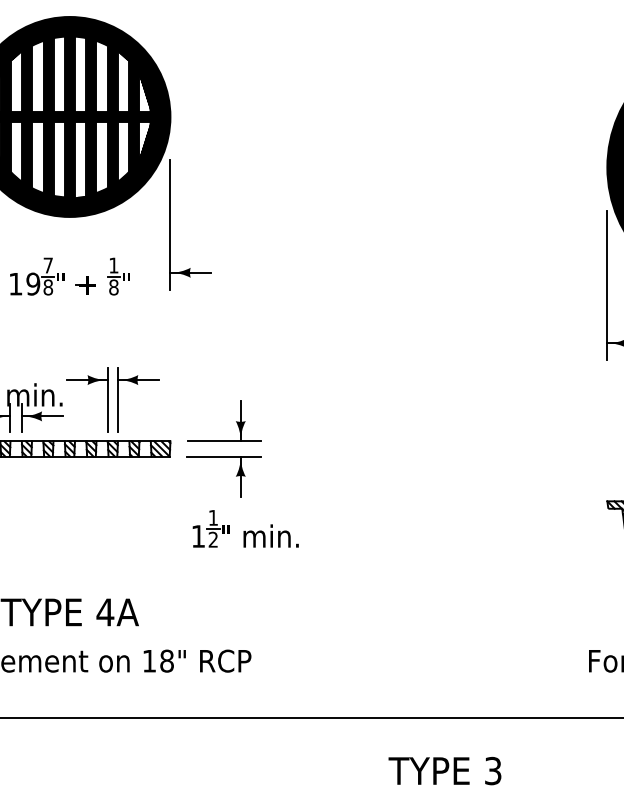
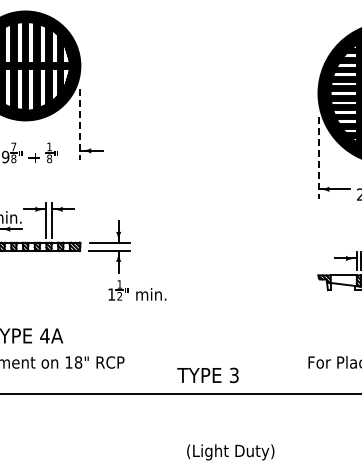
line: (170, 226) -> (80, 125), solid -> dashed
line: (607, 284) -> (318, 157), solid -> dashed
part: (245, 528) -> (137, 290), moved
text: (444, 771) -> (207, 375), moved

